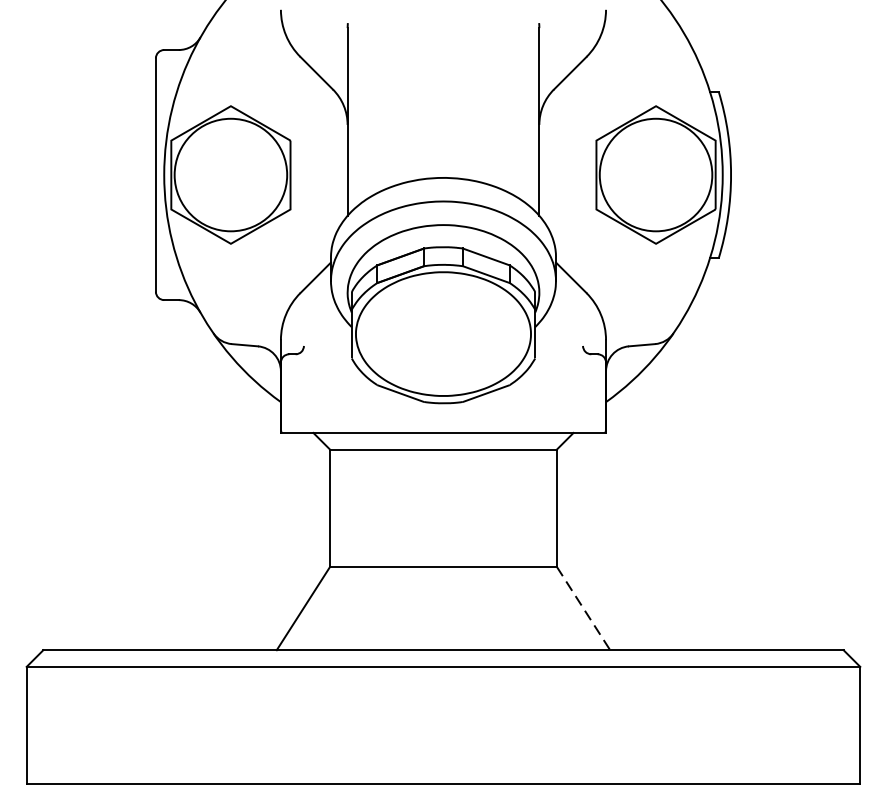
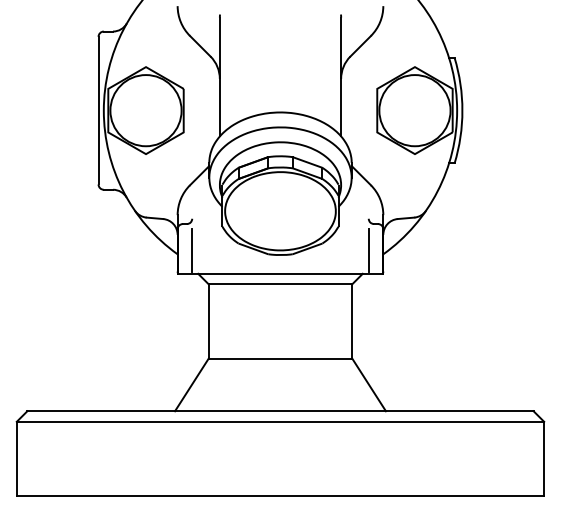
line: (304, 396) -> (192, 250), added
line: (582, 396) -> (368, 250), added
line: (584, 609) -> (369, 385), dashed -> solid

